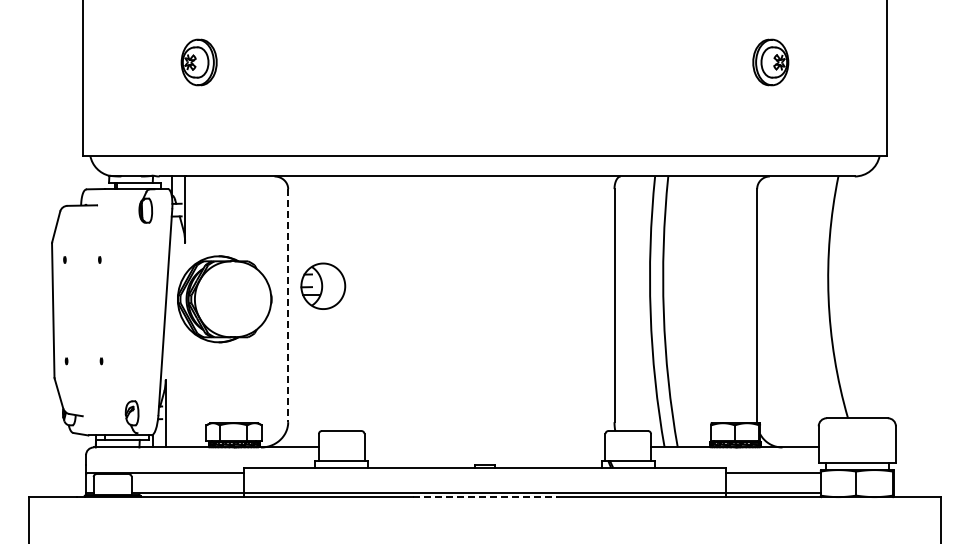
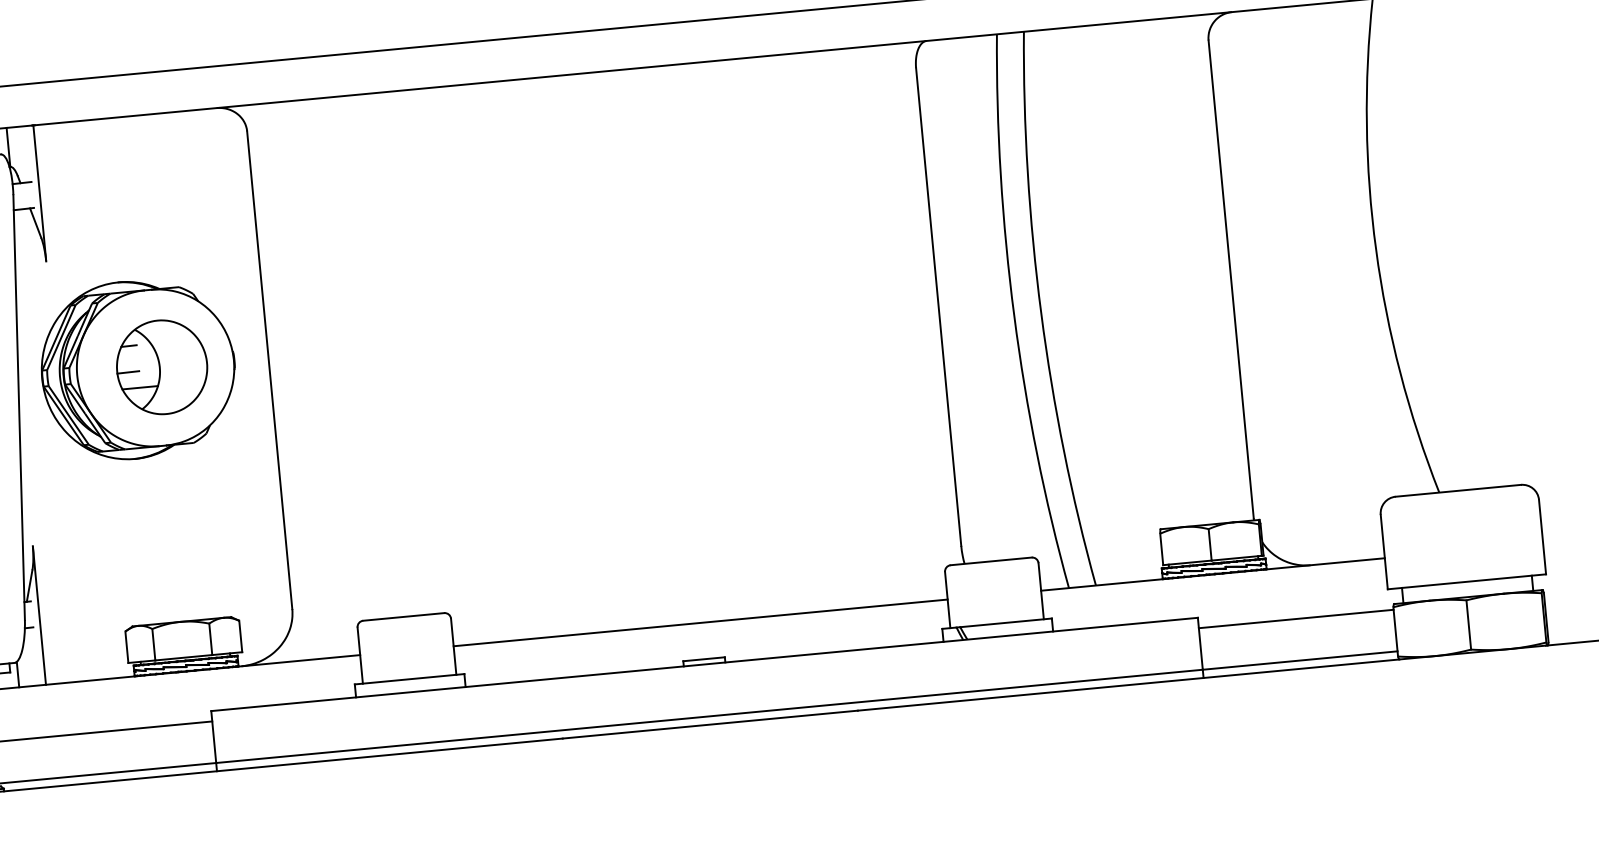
part: (323, 285) -> (162, 365), moved
line: (288, 305) -> (270, 369), dashed -> solid
line: (484, 447) -> (699, 623), added
line: (484, 497) -> (709, 725), dashed -> solid

